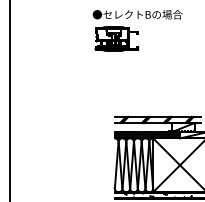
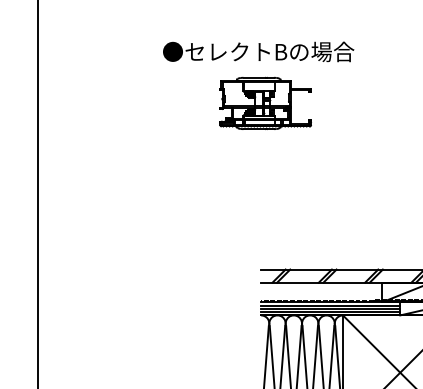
text: (137, 14) -> (258, 51), moved

